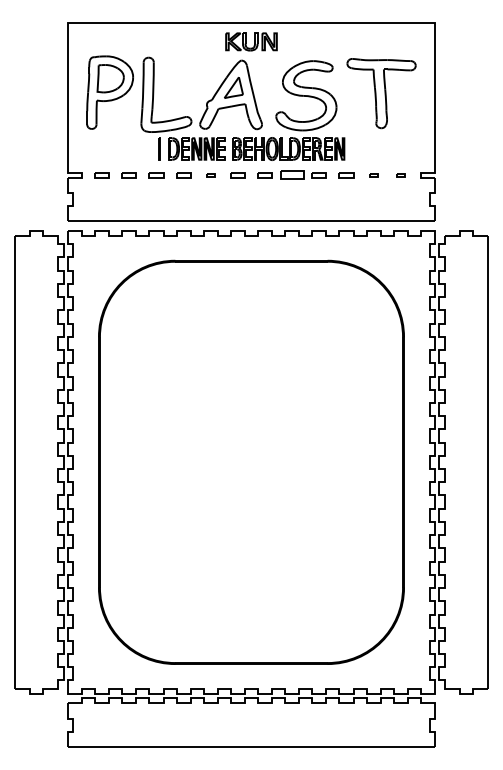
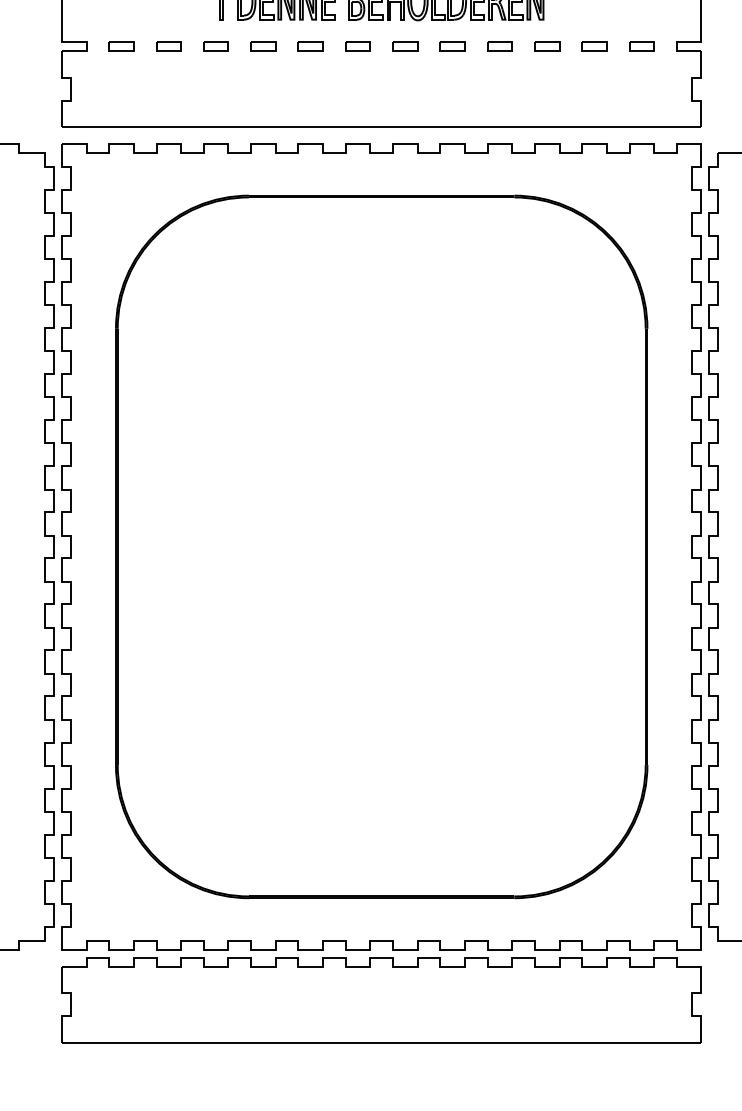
part: (210, 175) -> (310, 47), size x1.67
part: (291, 175) -> (451, 47), size x0.62
part: (373, 175) -> (594, 47), size x1.67
part: (400, 175) -> (641, 47), size x1.67

